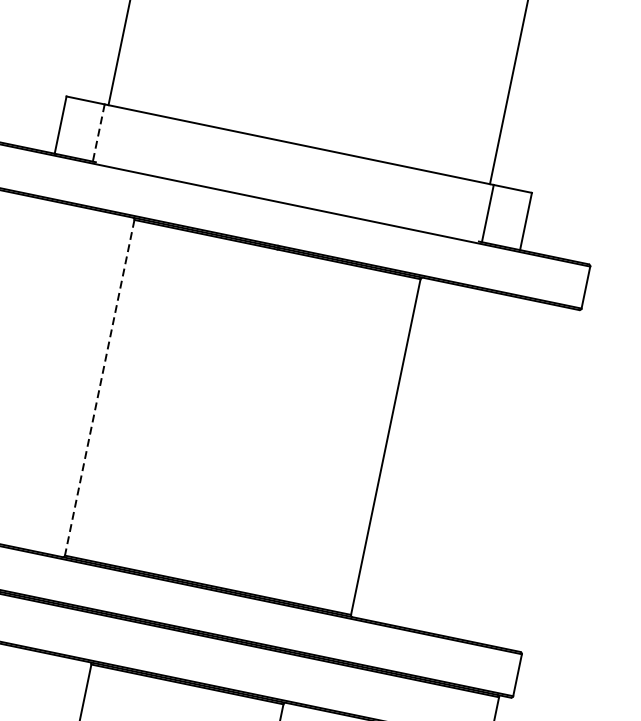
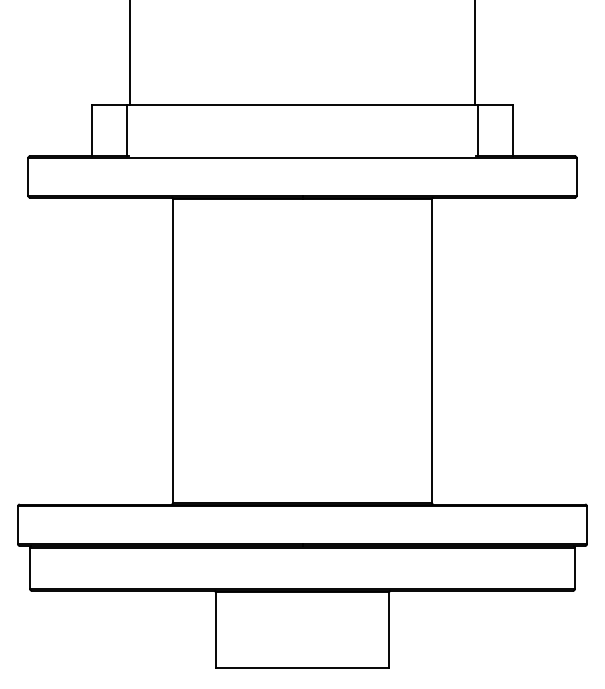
line: (98, 133) -> (126, 130), dashed -> solid
line: (99, 388) -> (173, 351), dashed -> solid

